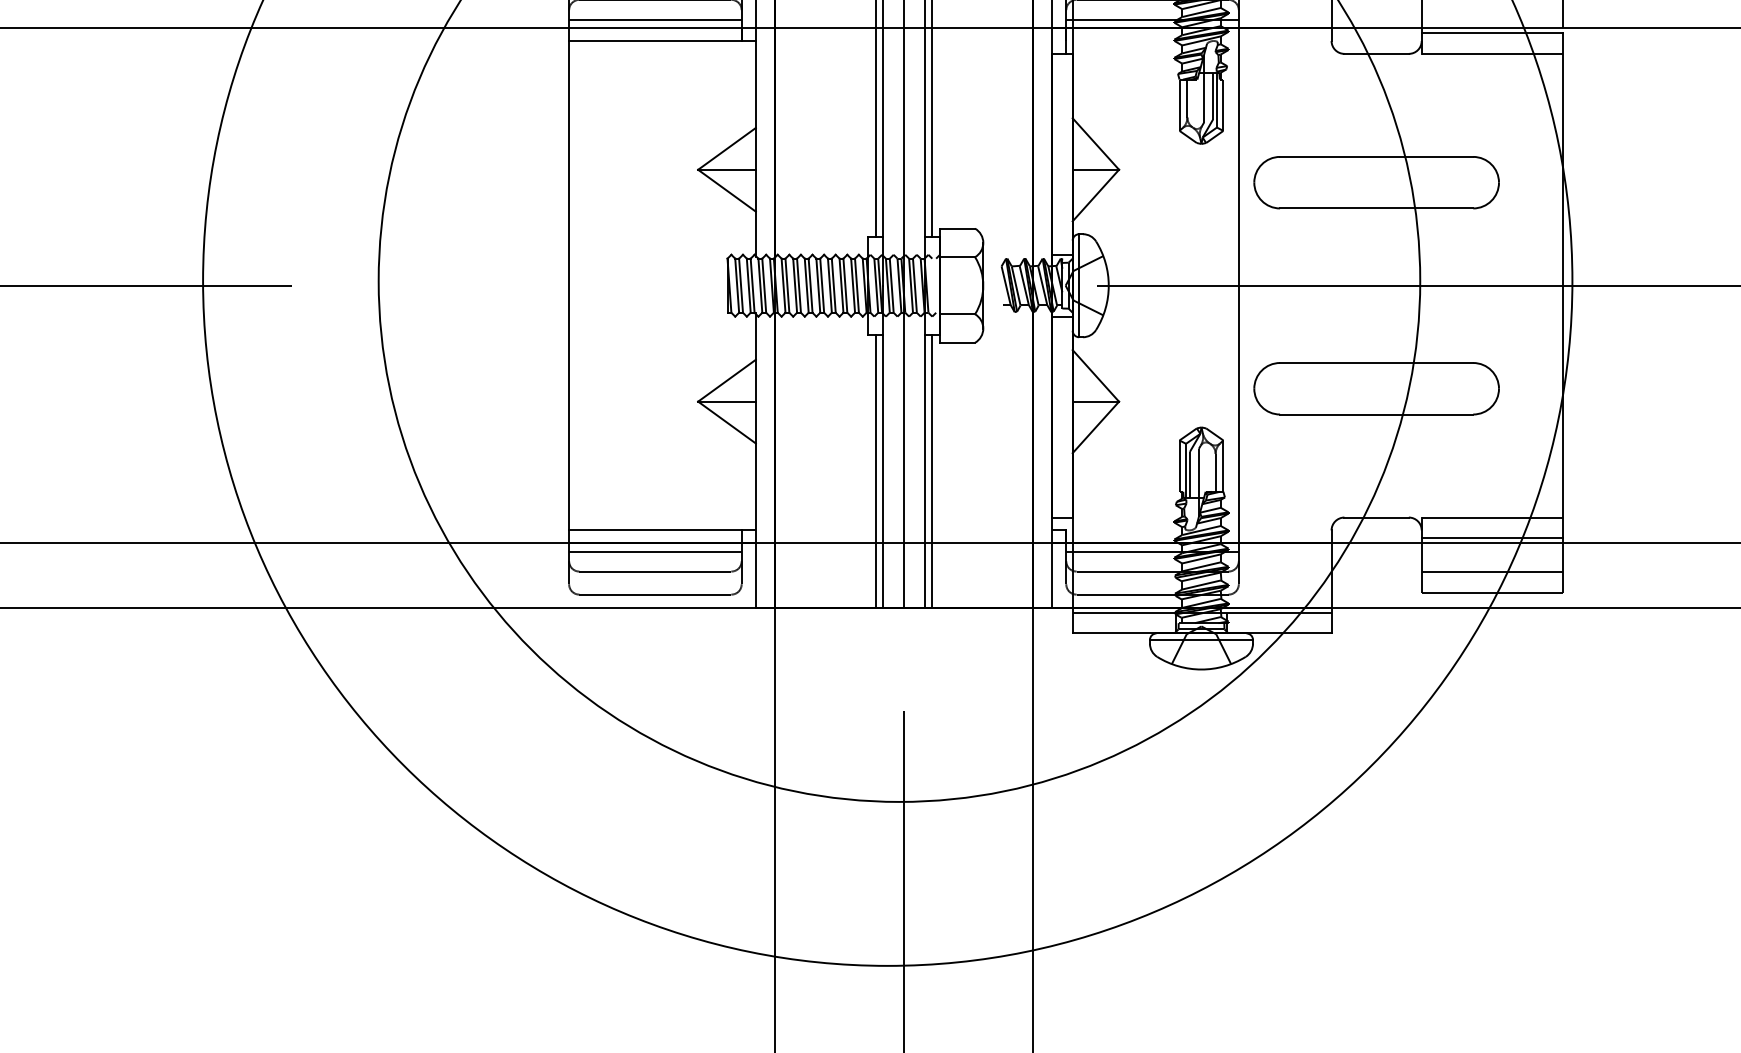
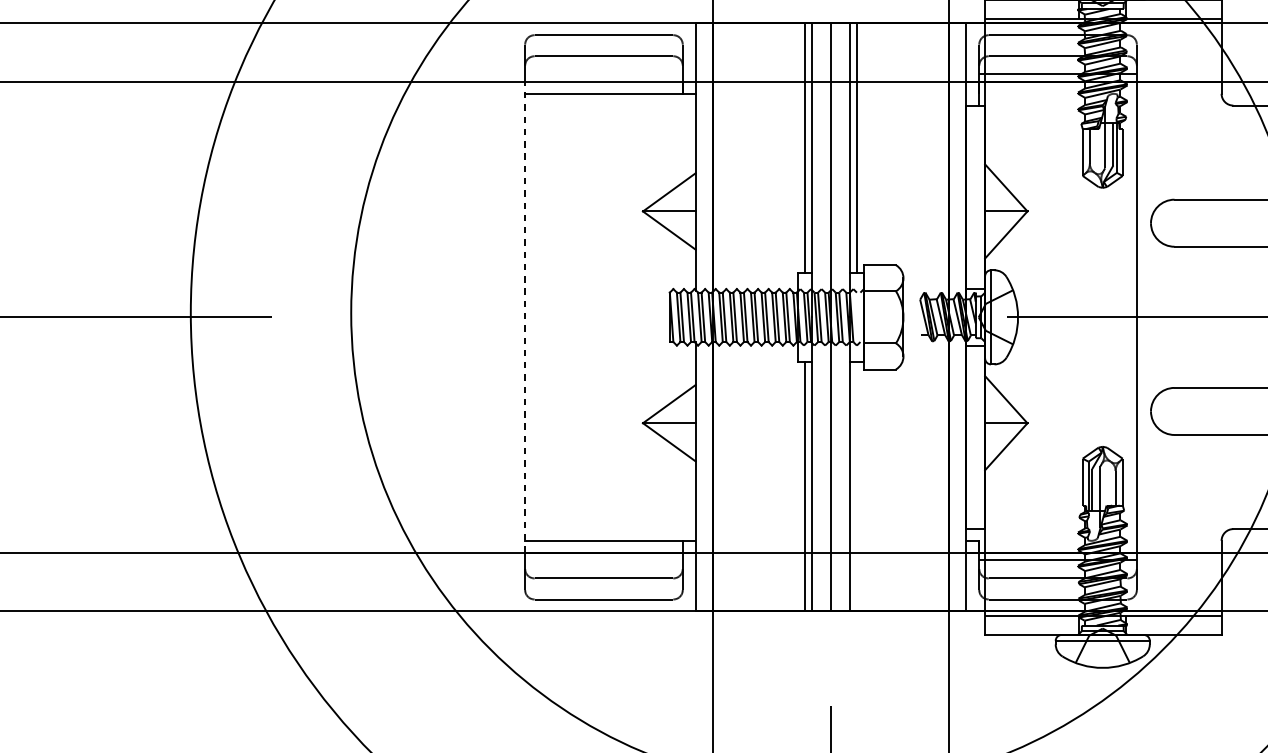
line: (655, 19) -> (604, 74), removed
line: (569, 285) -> (525, 317), solid -> dashed
line: (932, 470) -> (857, 486), removed
line: (655, 551) -> (604, 560), removed

